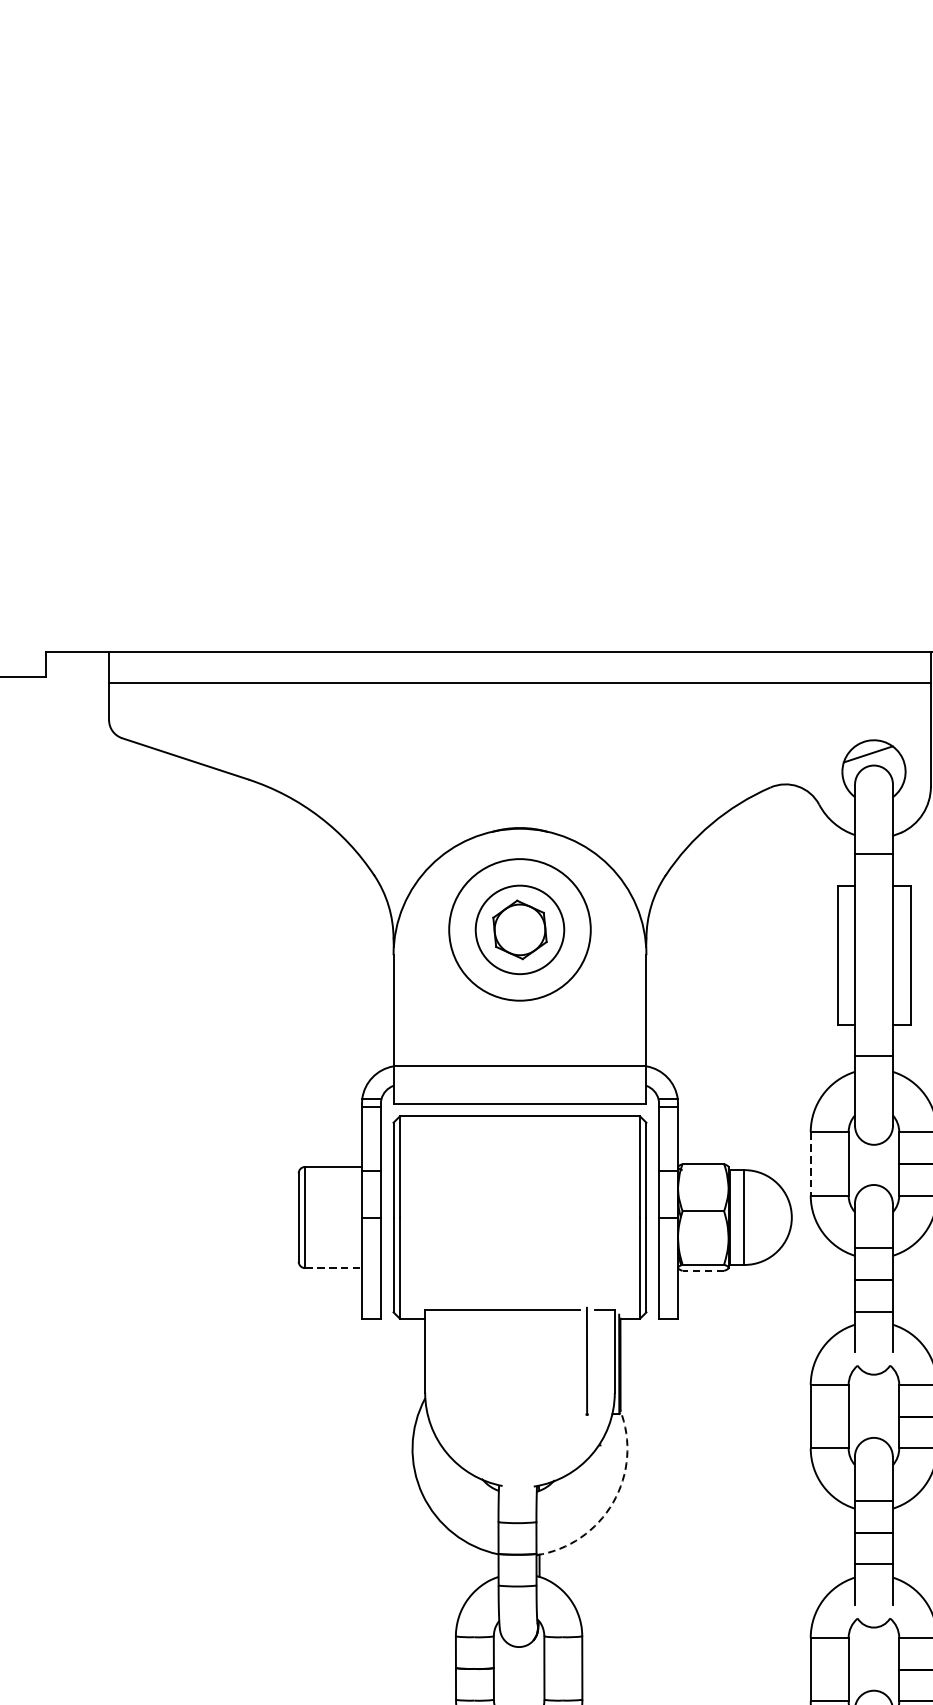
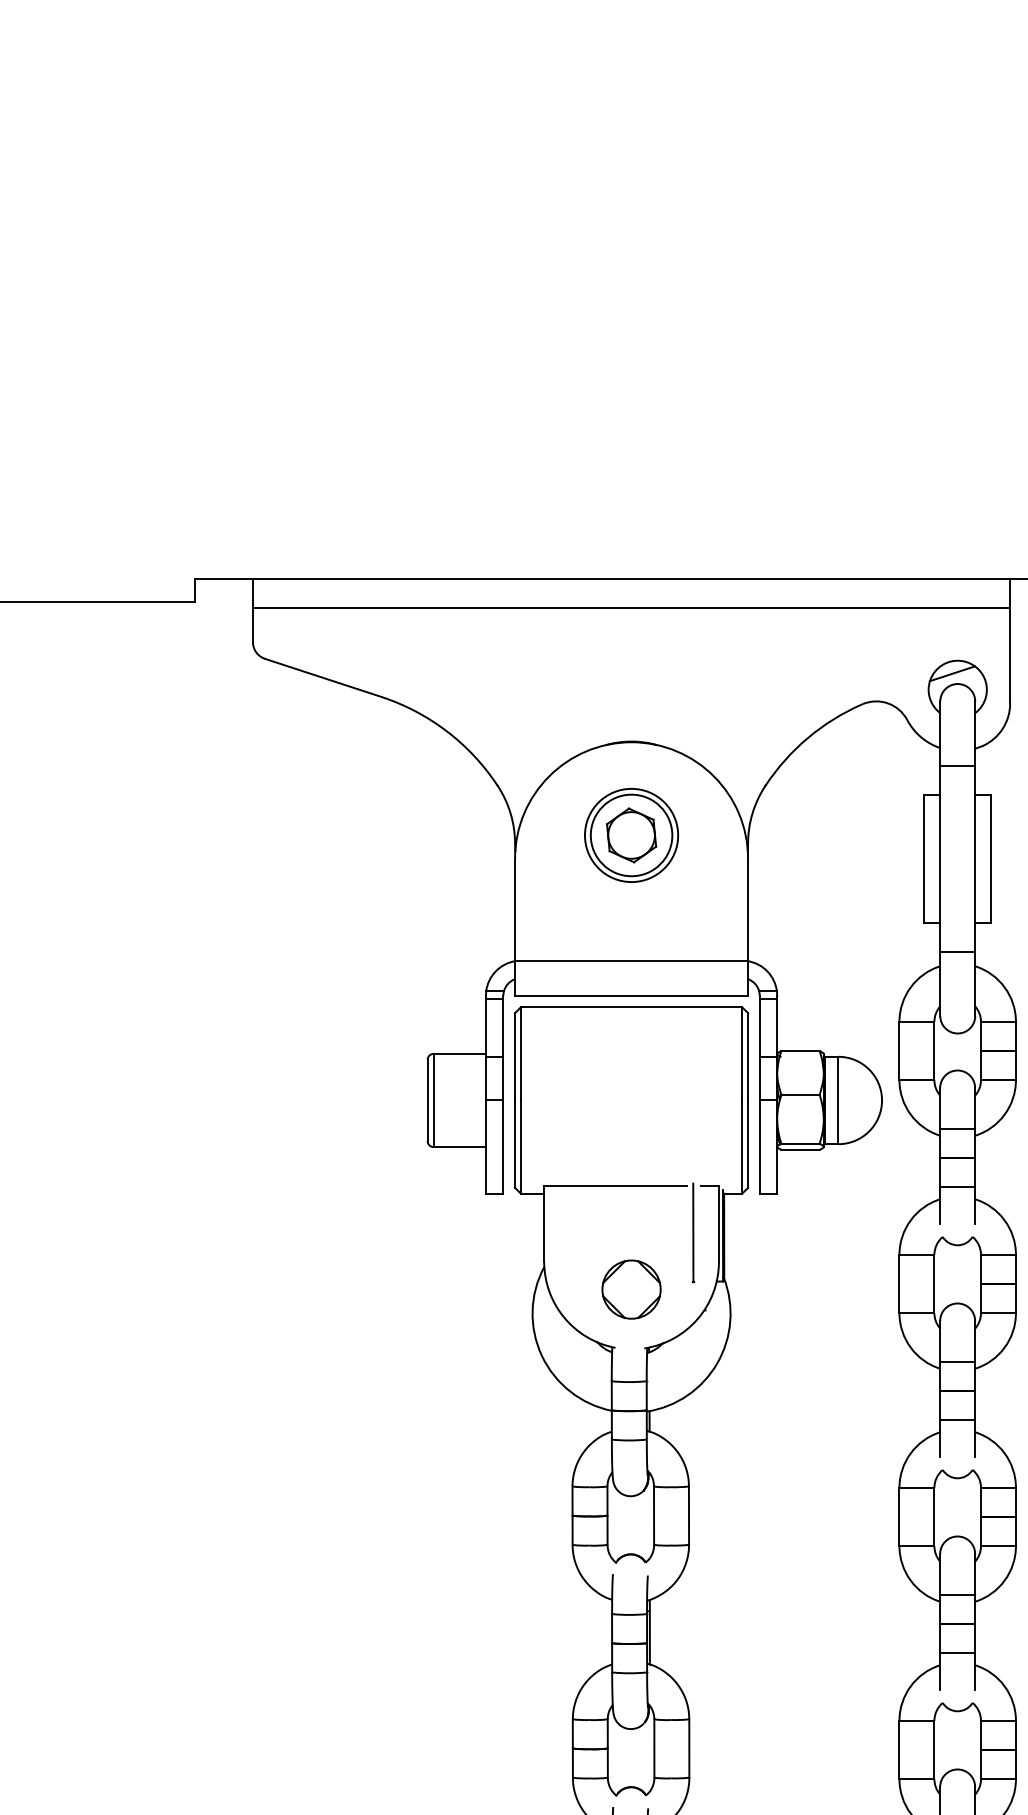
circle: (519, 929) -> (631, 835), size x0.71
line: (810, 1164) -> (899, 1051), dashed -> solid
line: (334, 1268) -> (460, 1147), dashed -> solid
line: (703, 1270) -> (800, 1149), dashed -> solid
part: (519, 1422) -> (631, 1289), added
arc: (613, 1502) -> (717, 1363), dashed -> solid

